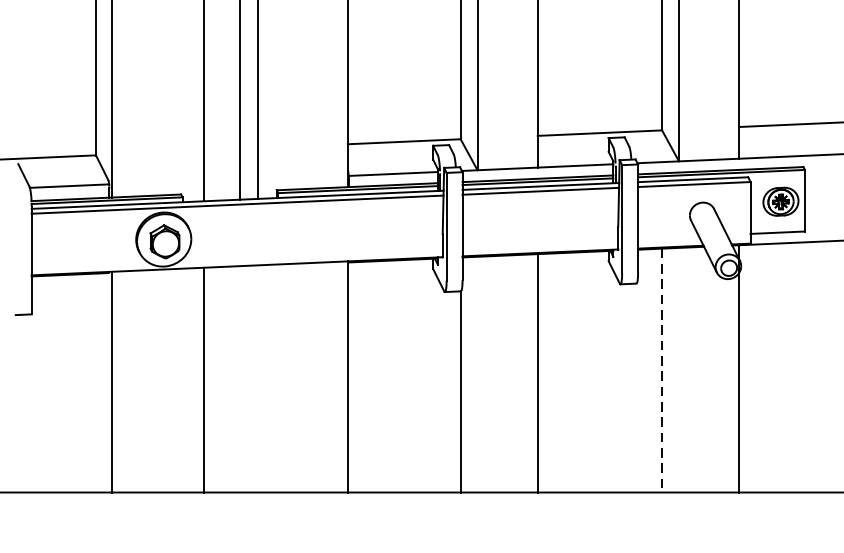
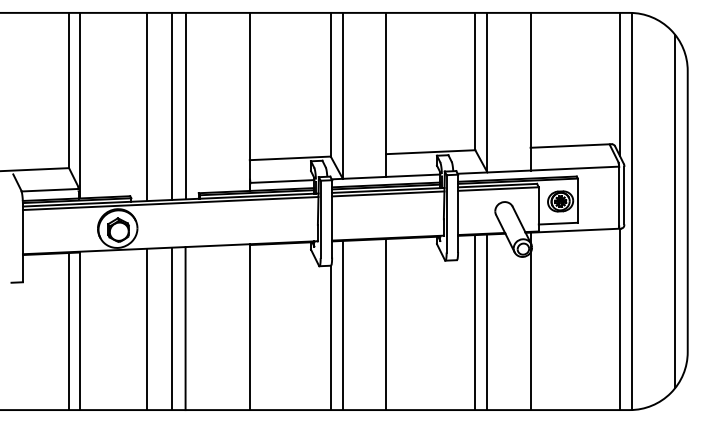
line: (679, 370) -> (487, 322), added
line: (662, 371) -> (475, 323), dashed -> solid
line: (477, 374) -> (342, 325), added
line: (240, 378) -> (172, 328), added
line: (258, 378) -> (185, 328), added
line: (96, 383) -> (69, 331), added

